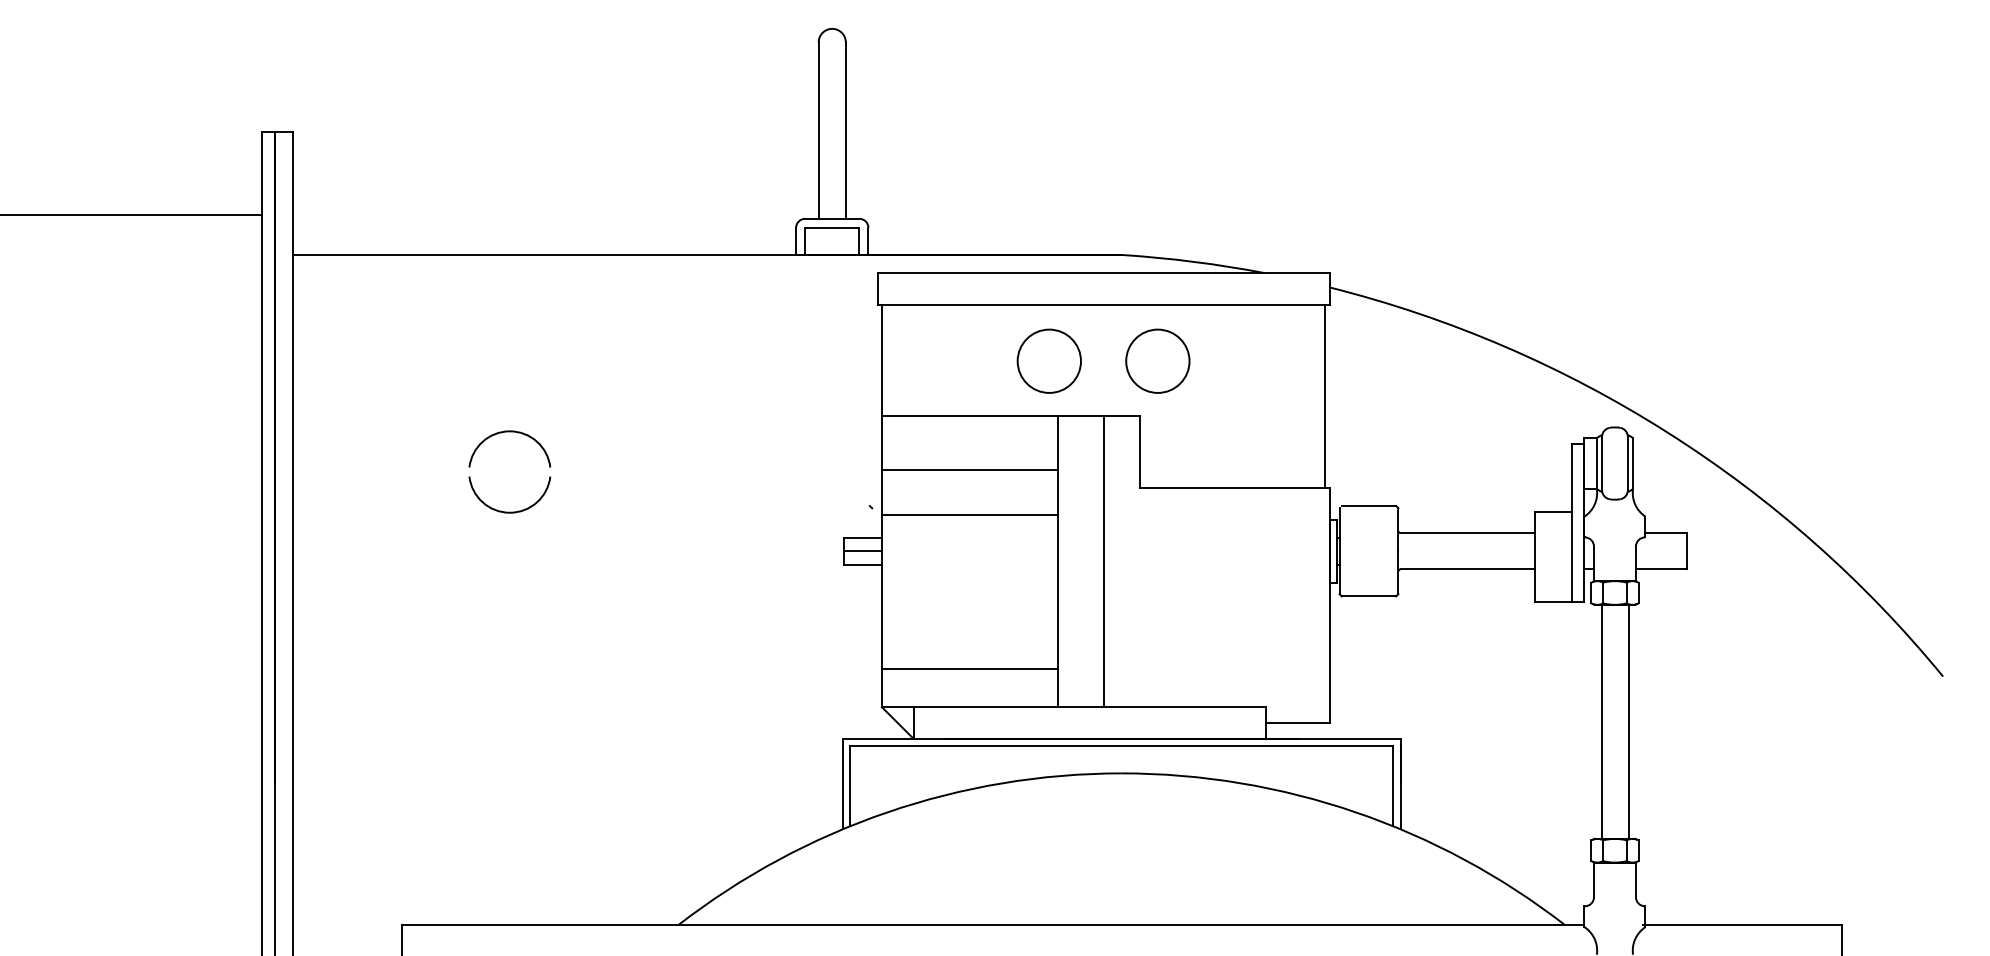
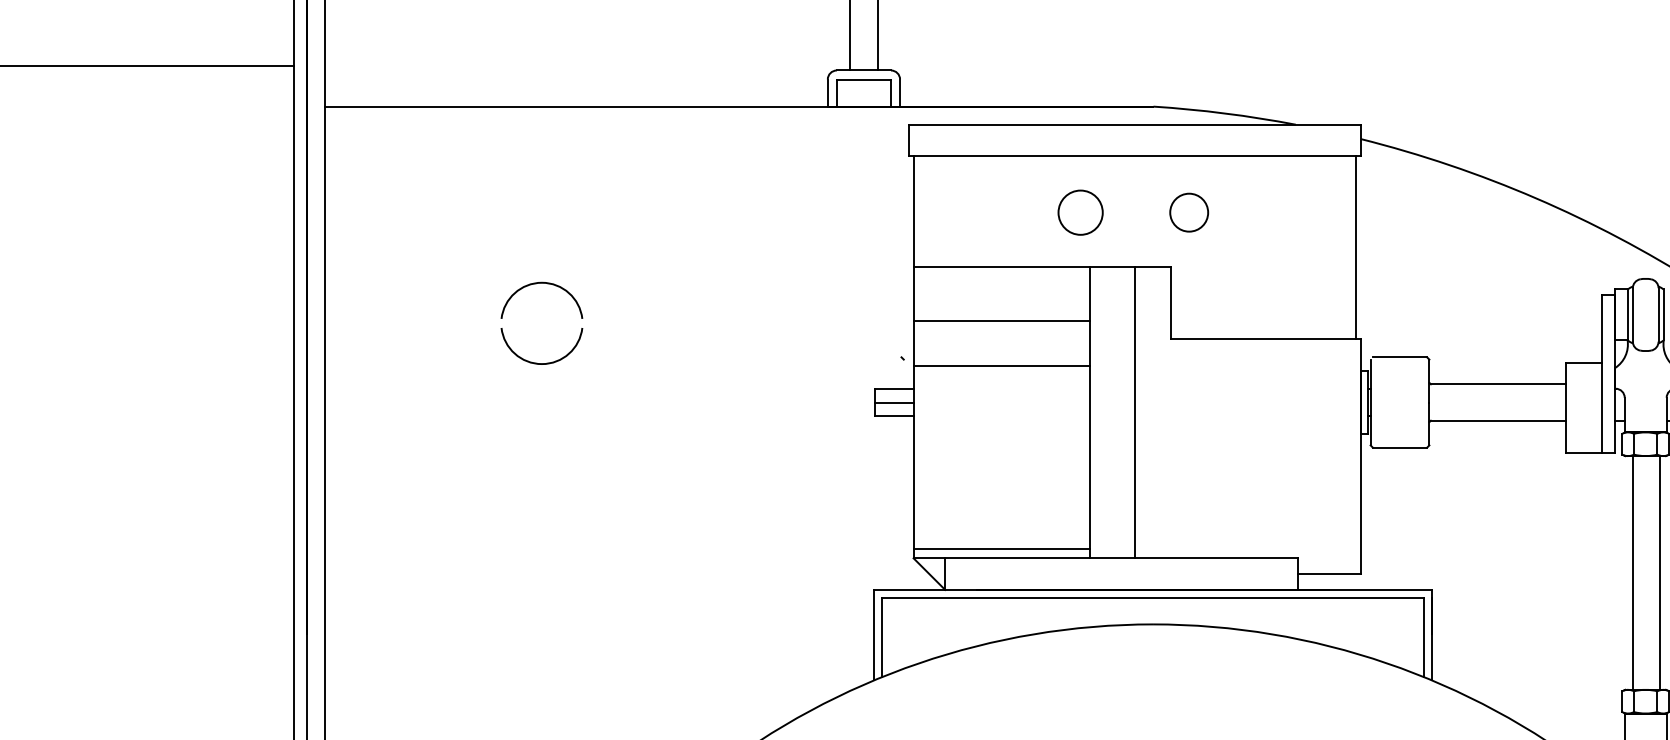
circle: (1048, 360) -> (1079, 212), size x0.7
circle: (1157, 360) -> (1188, 212), size x0.6
line: (970, 668) -> (1002, 548), moved

